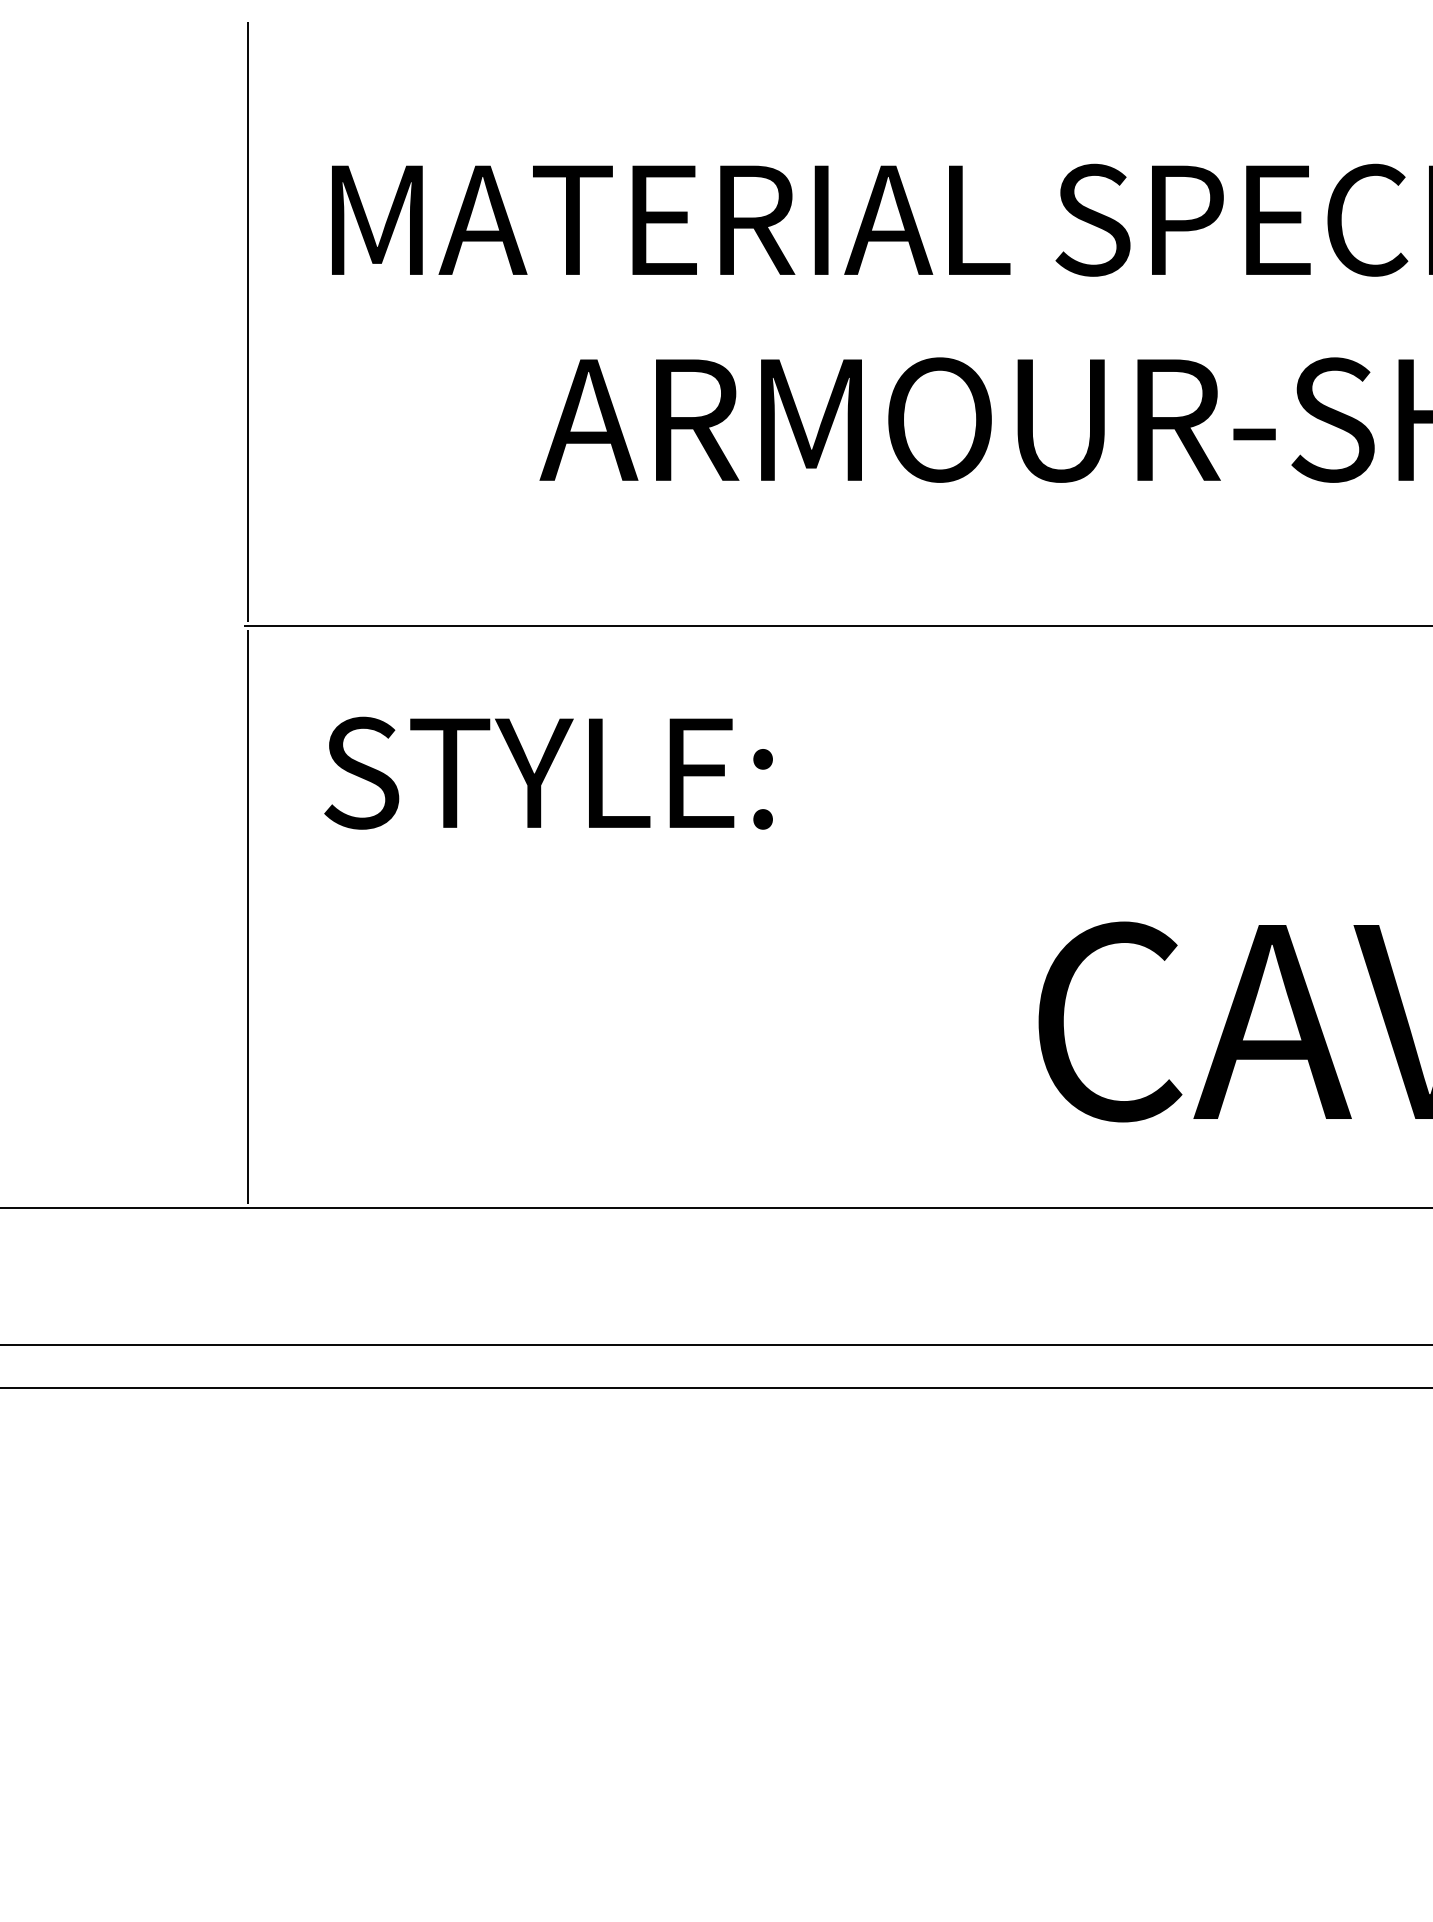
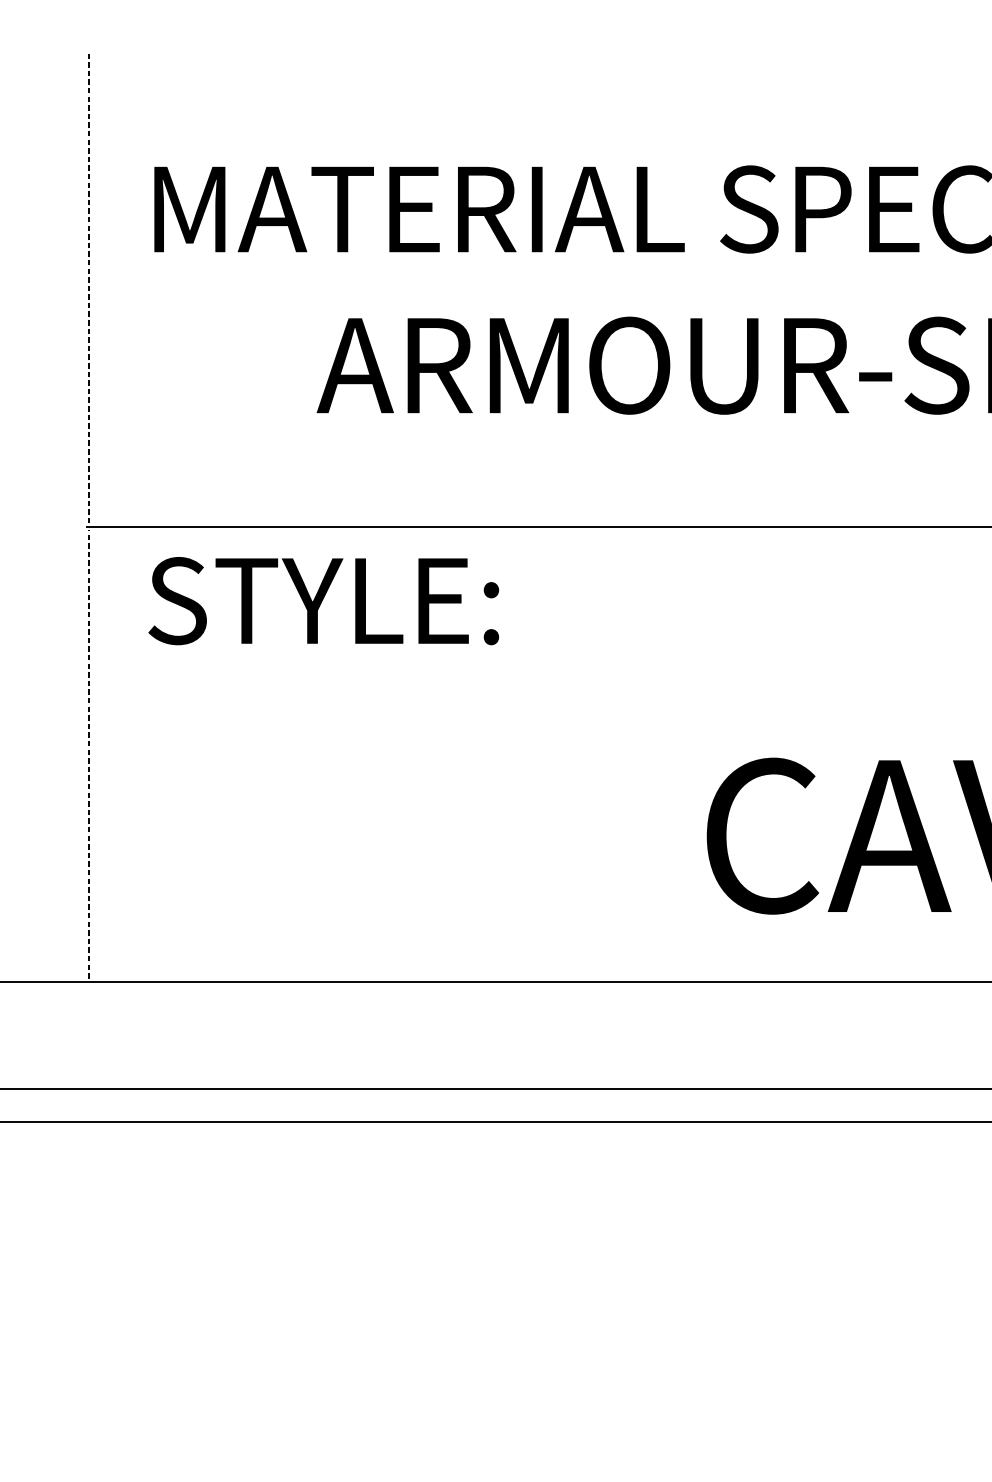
line: (248, 321) -> (89, 288), solid -> dashed
text: (548, 772) -> (323, 600), moved
line: (248, 917) -> (89, 754), solid -> dashed

